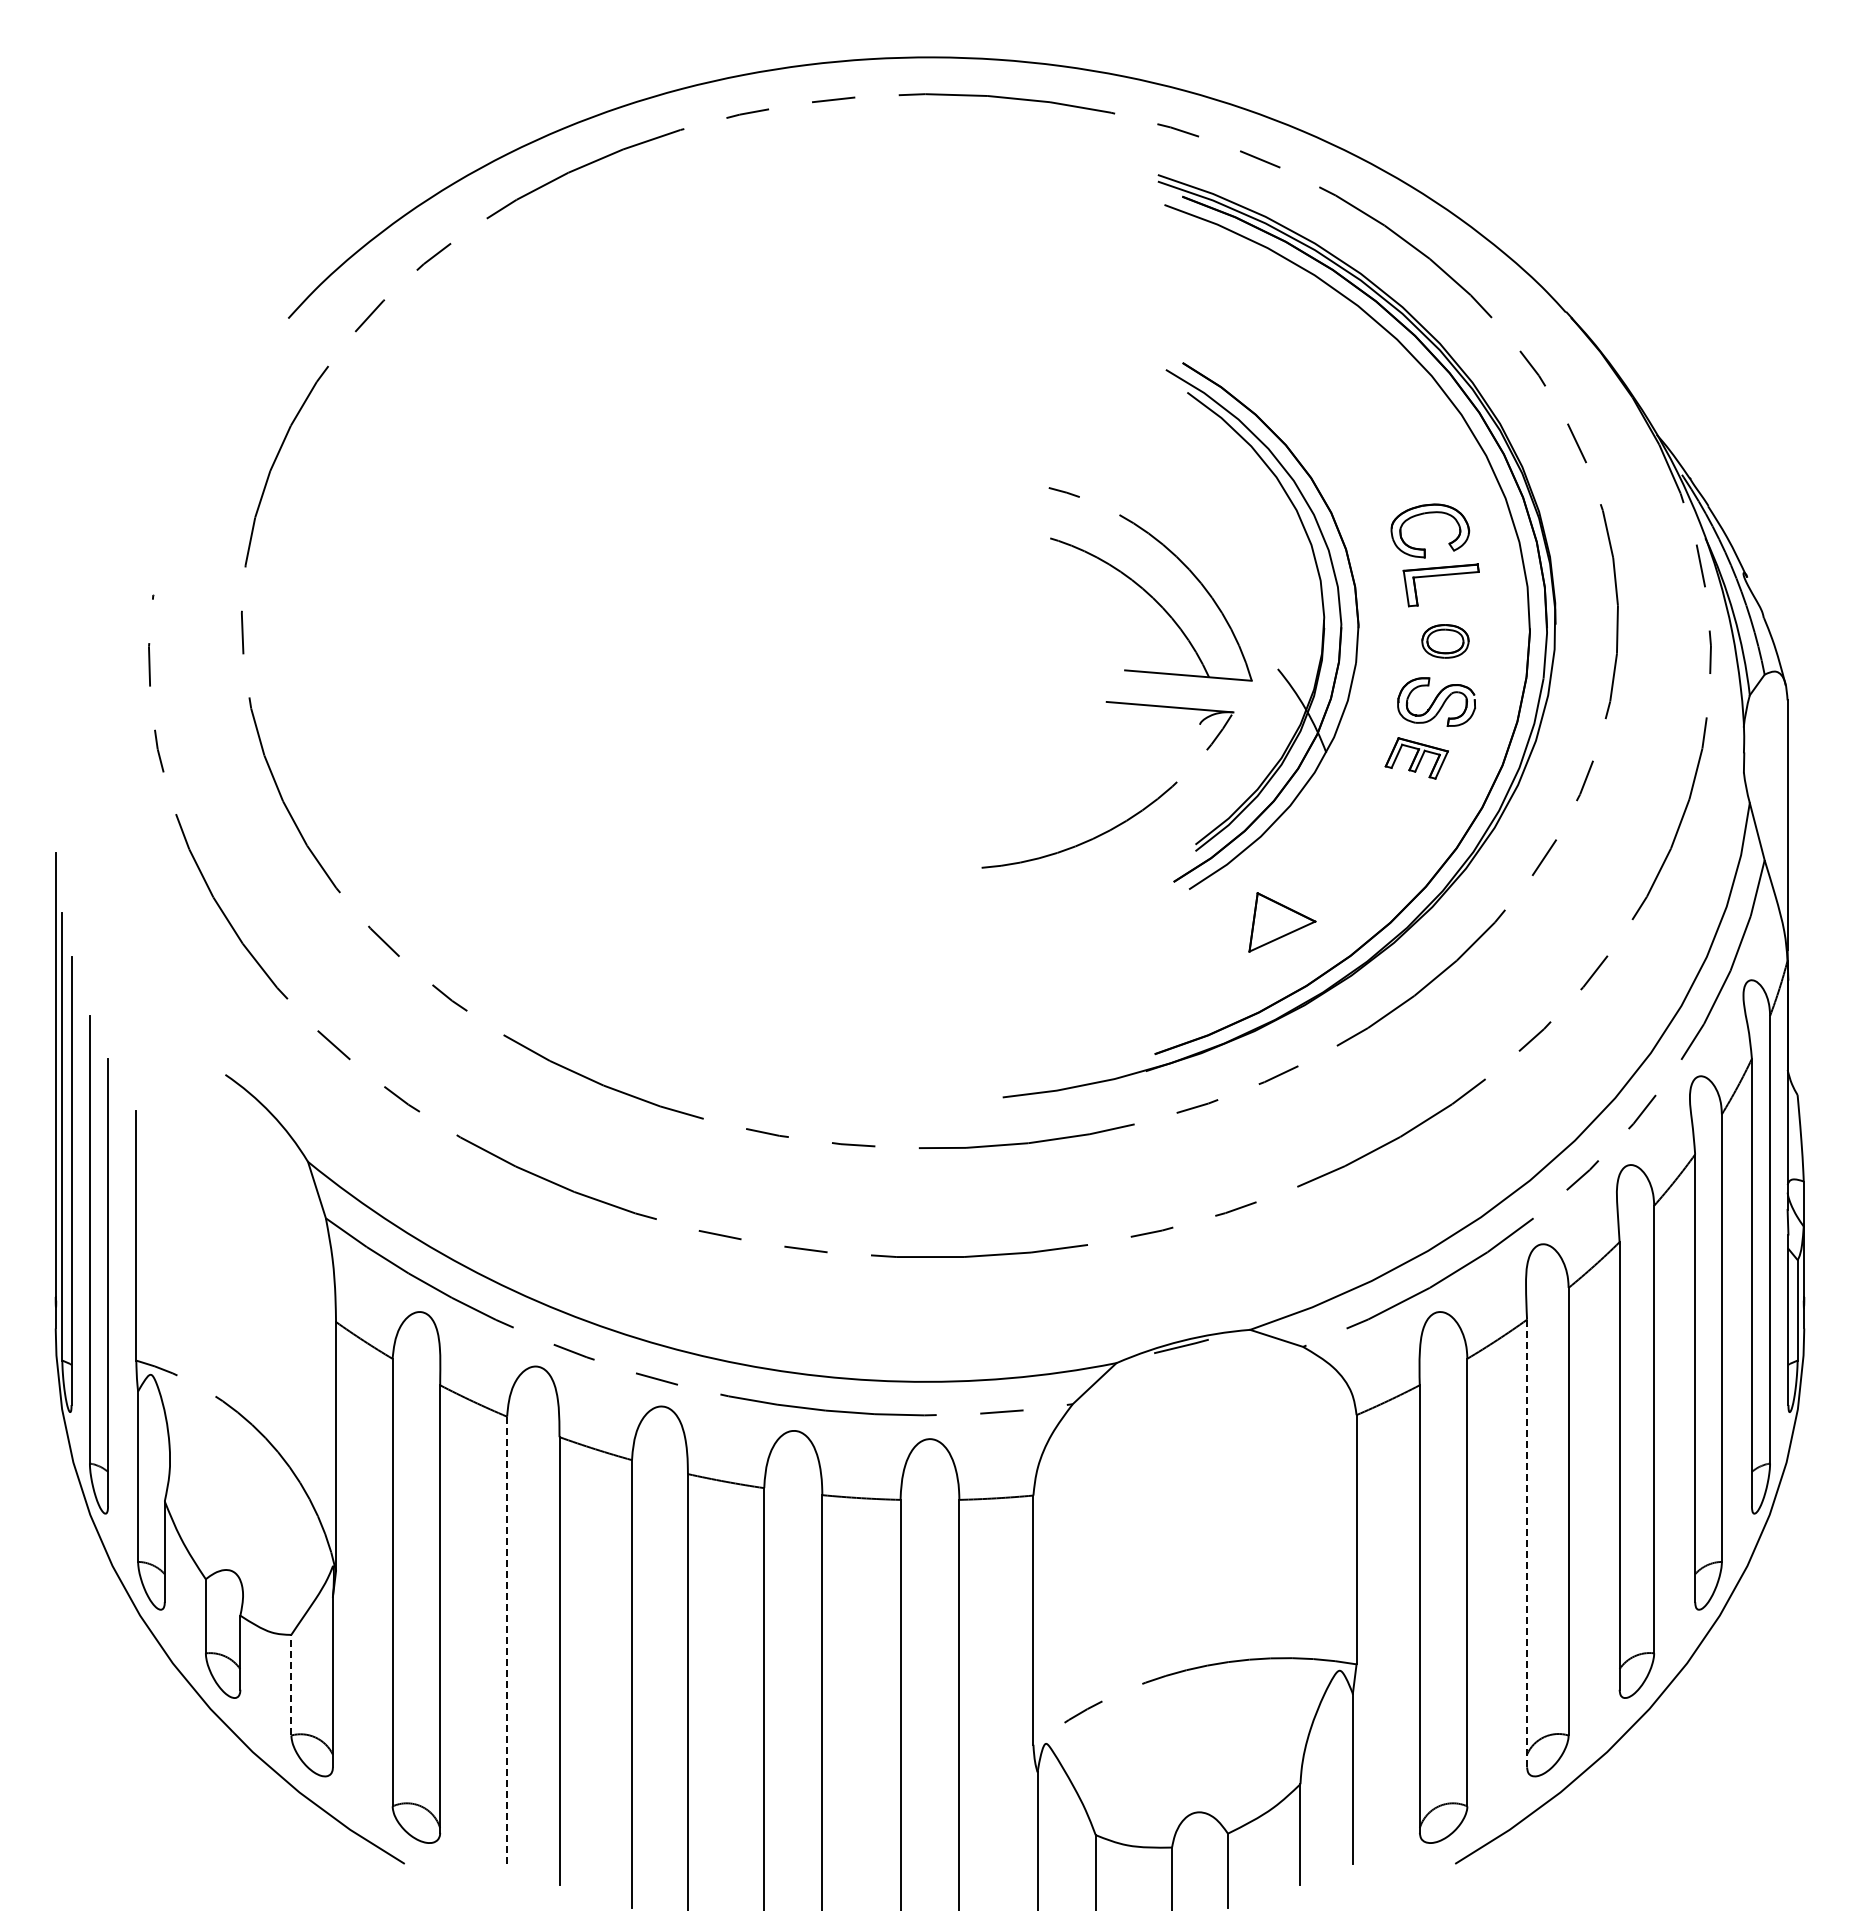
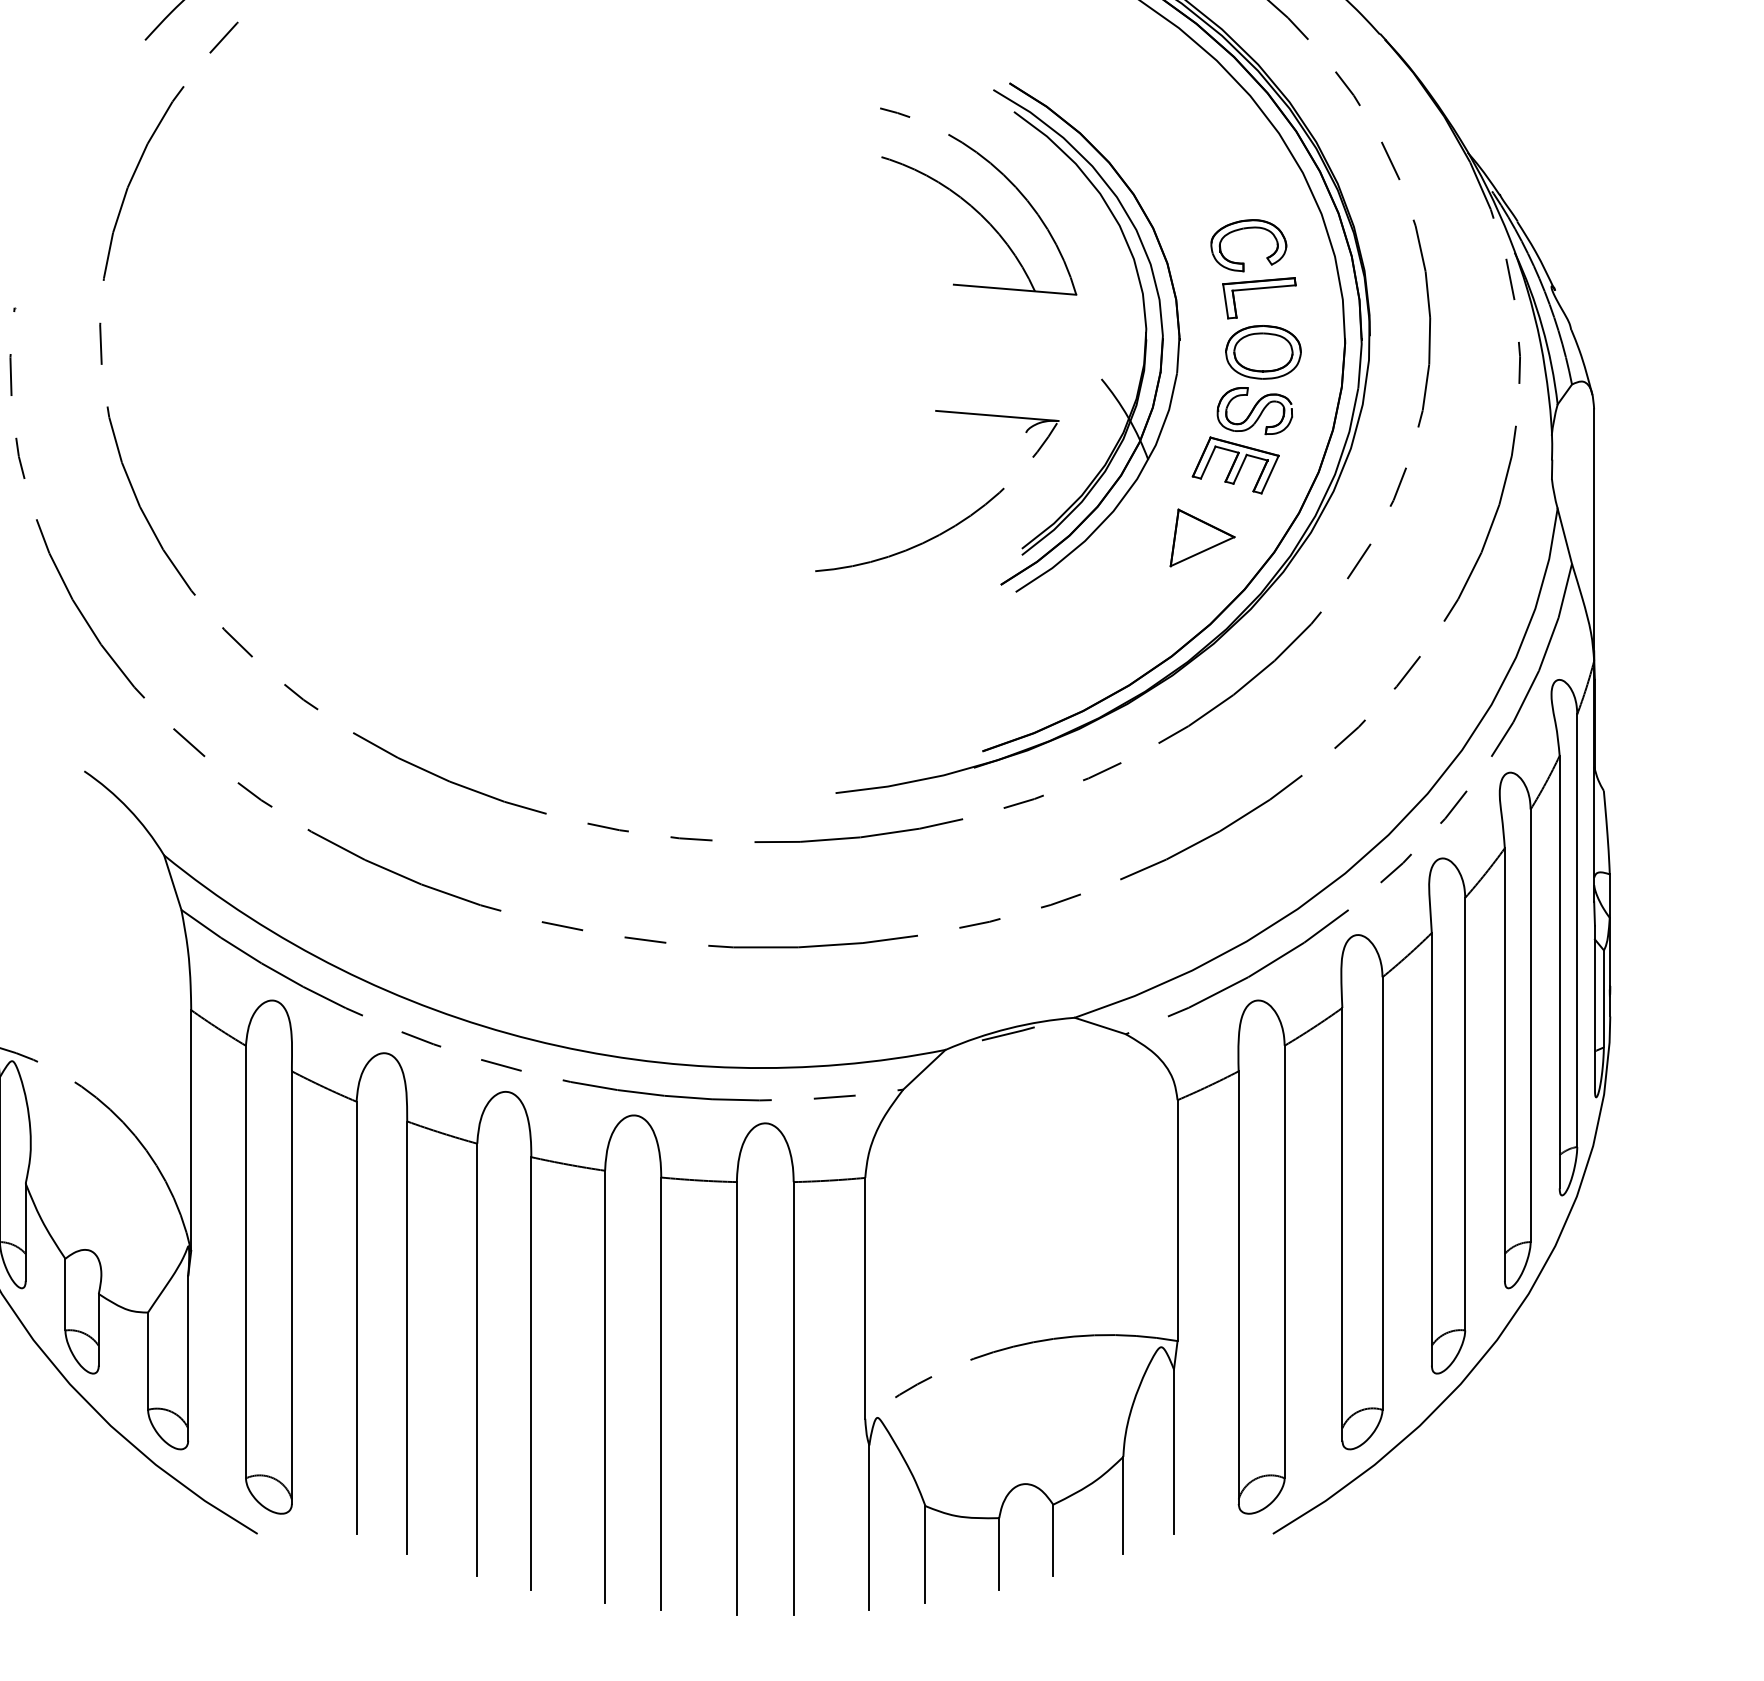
part: (1145, 589) -> (973, 206), moved
part: (1445, 641) -> (1263, 352), size x1.67
part: (1416, 758) -> (1235, 465), size x1.43
part: (1282, 922) -> (1202, 538), moved
line: (1527, 1543) -> (1342, 1224), dashed -> solid
line: (507, 1640) -> (356, 1318), dashed -> solid
line: (291, 1684) -> (148, 1360), dashed -> solid

